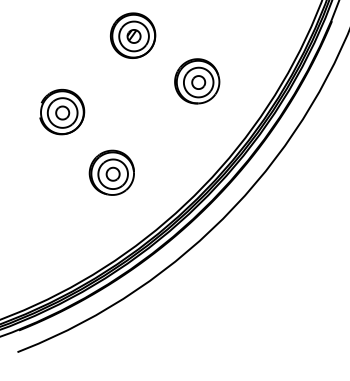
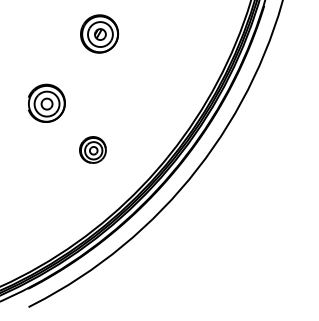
part: (197, 80) -> (156, 66), removed
part: (111, 172) -> (92, 149), size x0.7

